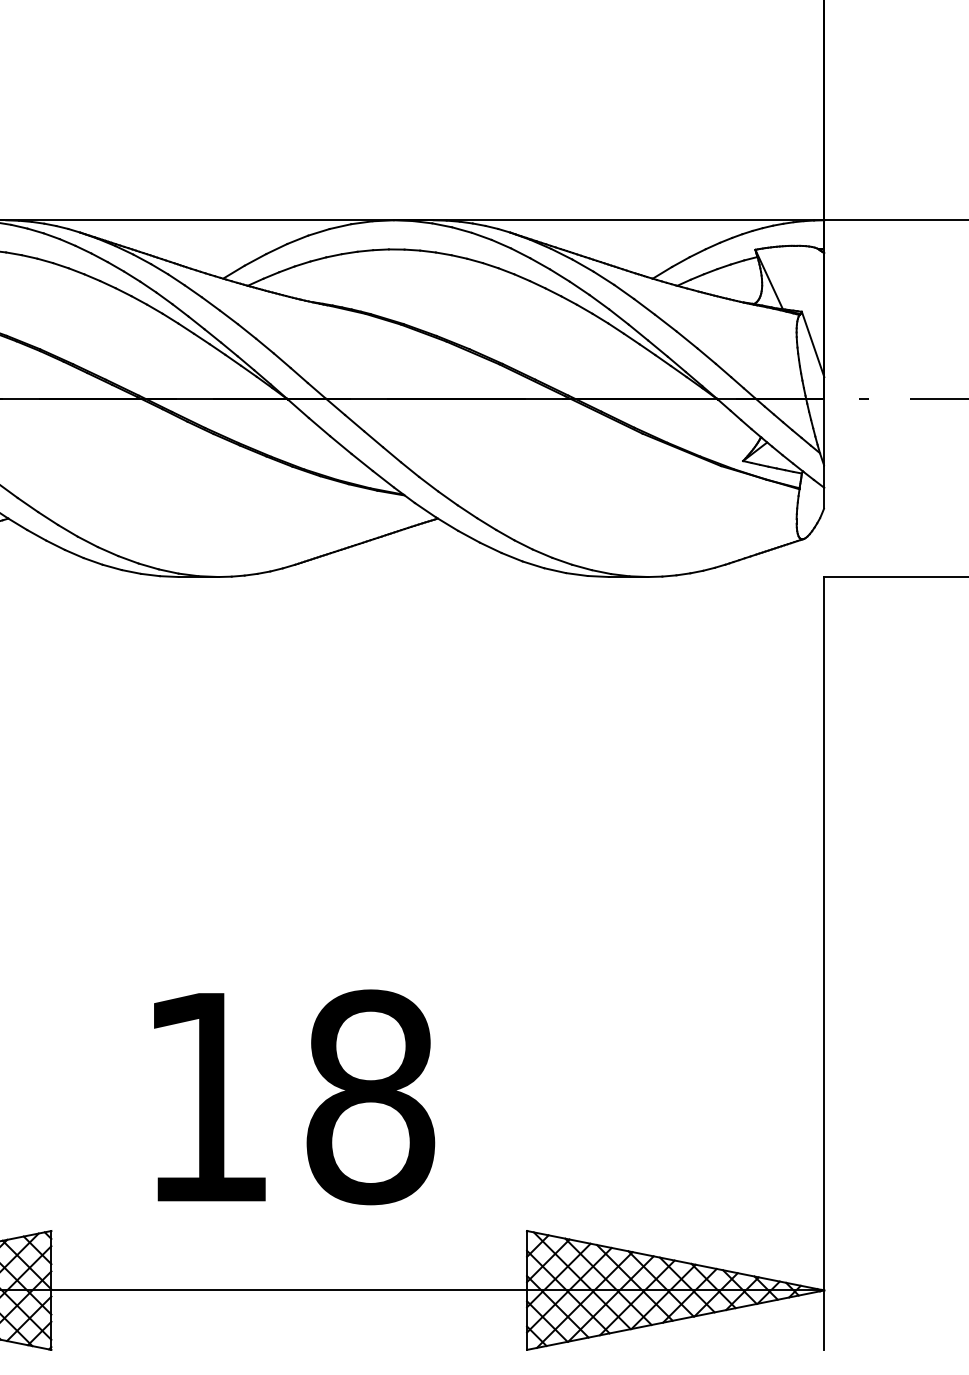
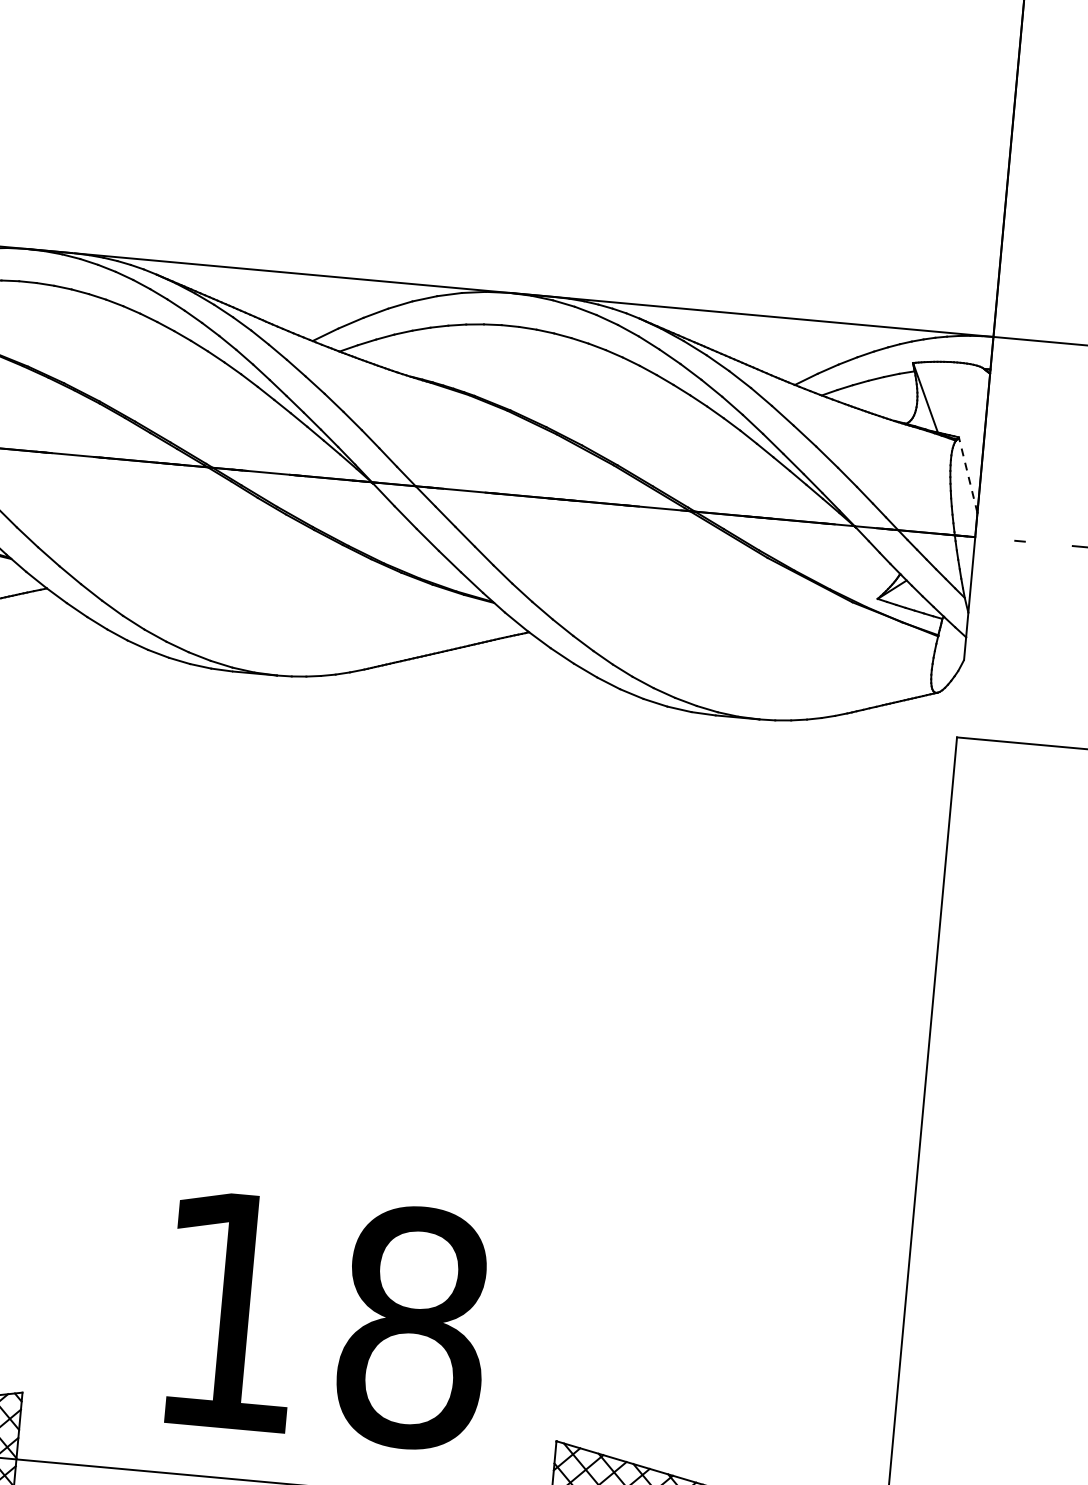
line: (813, 344) -> (968, 475), solid -> dashed
text: (294, 1097) -> (328, 1320), moved

